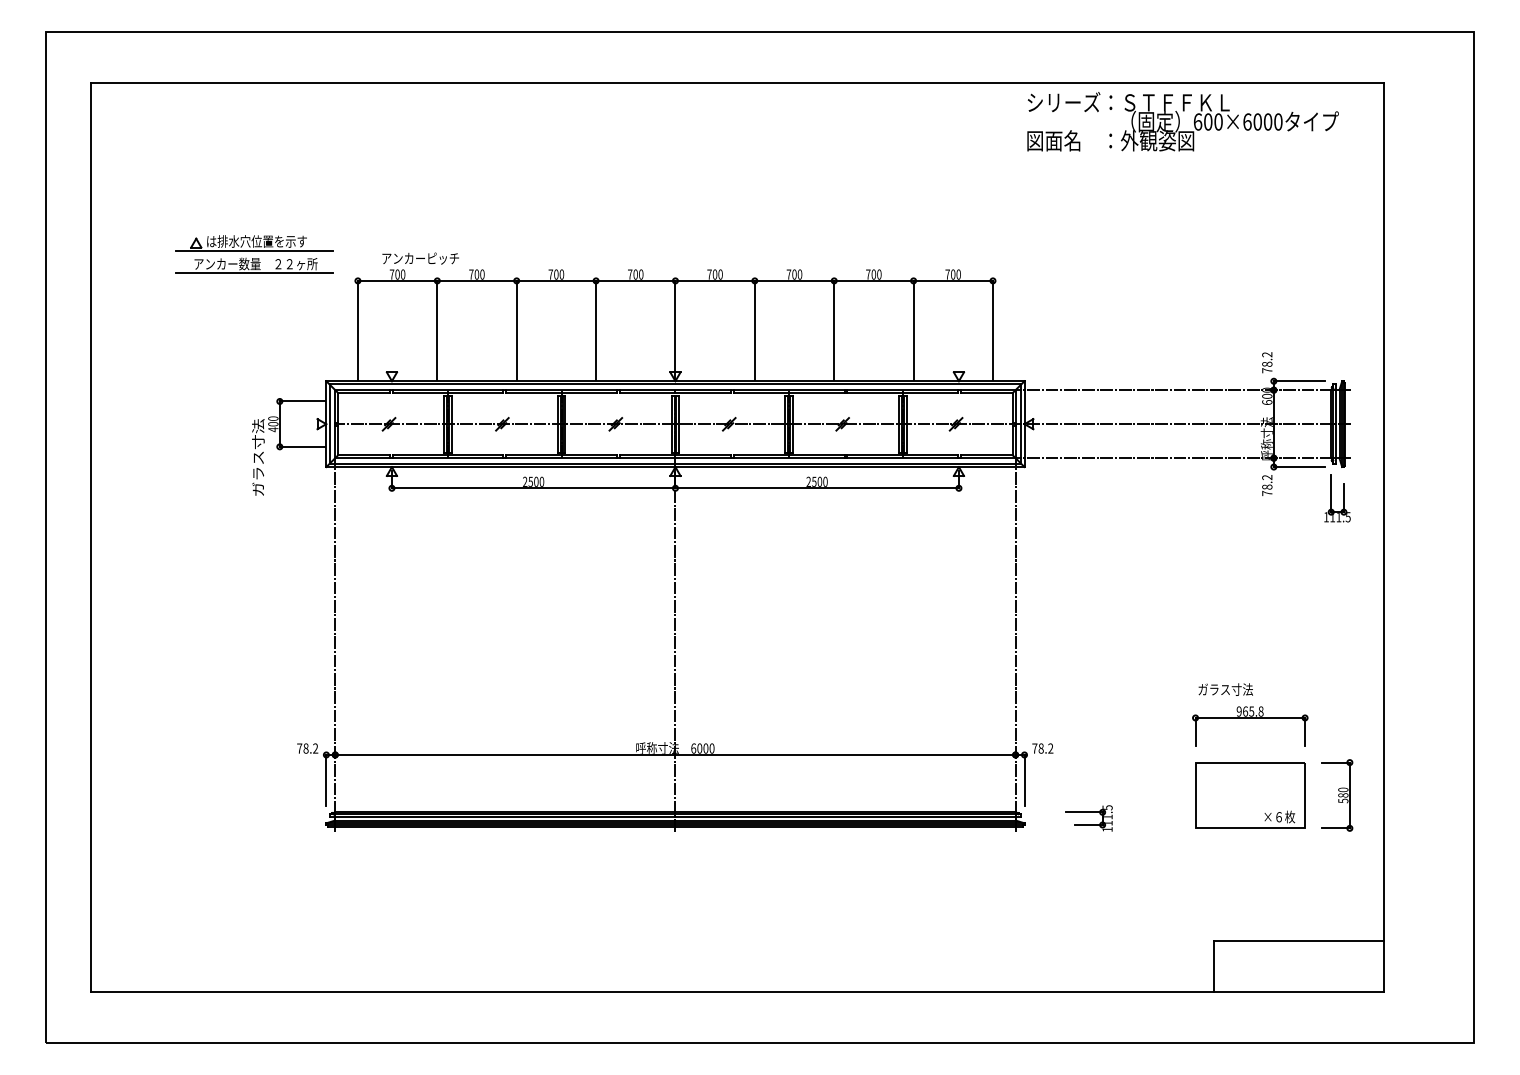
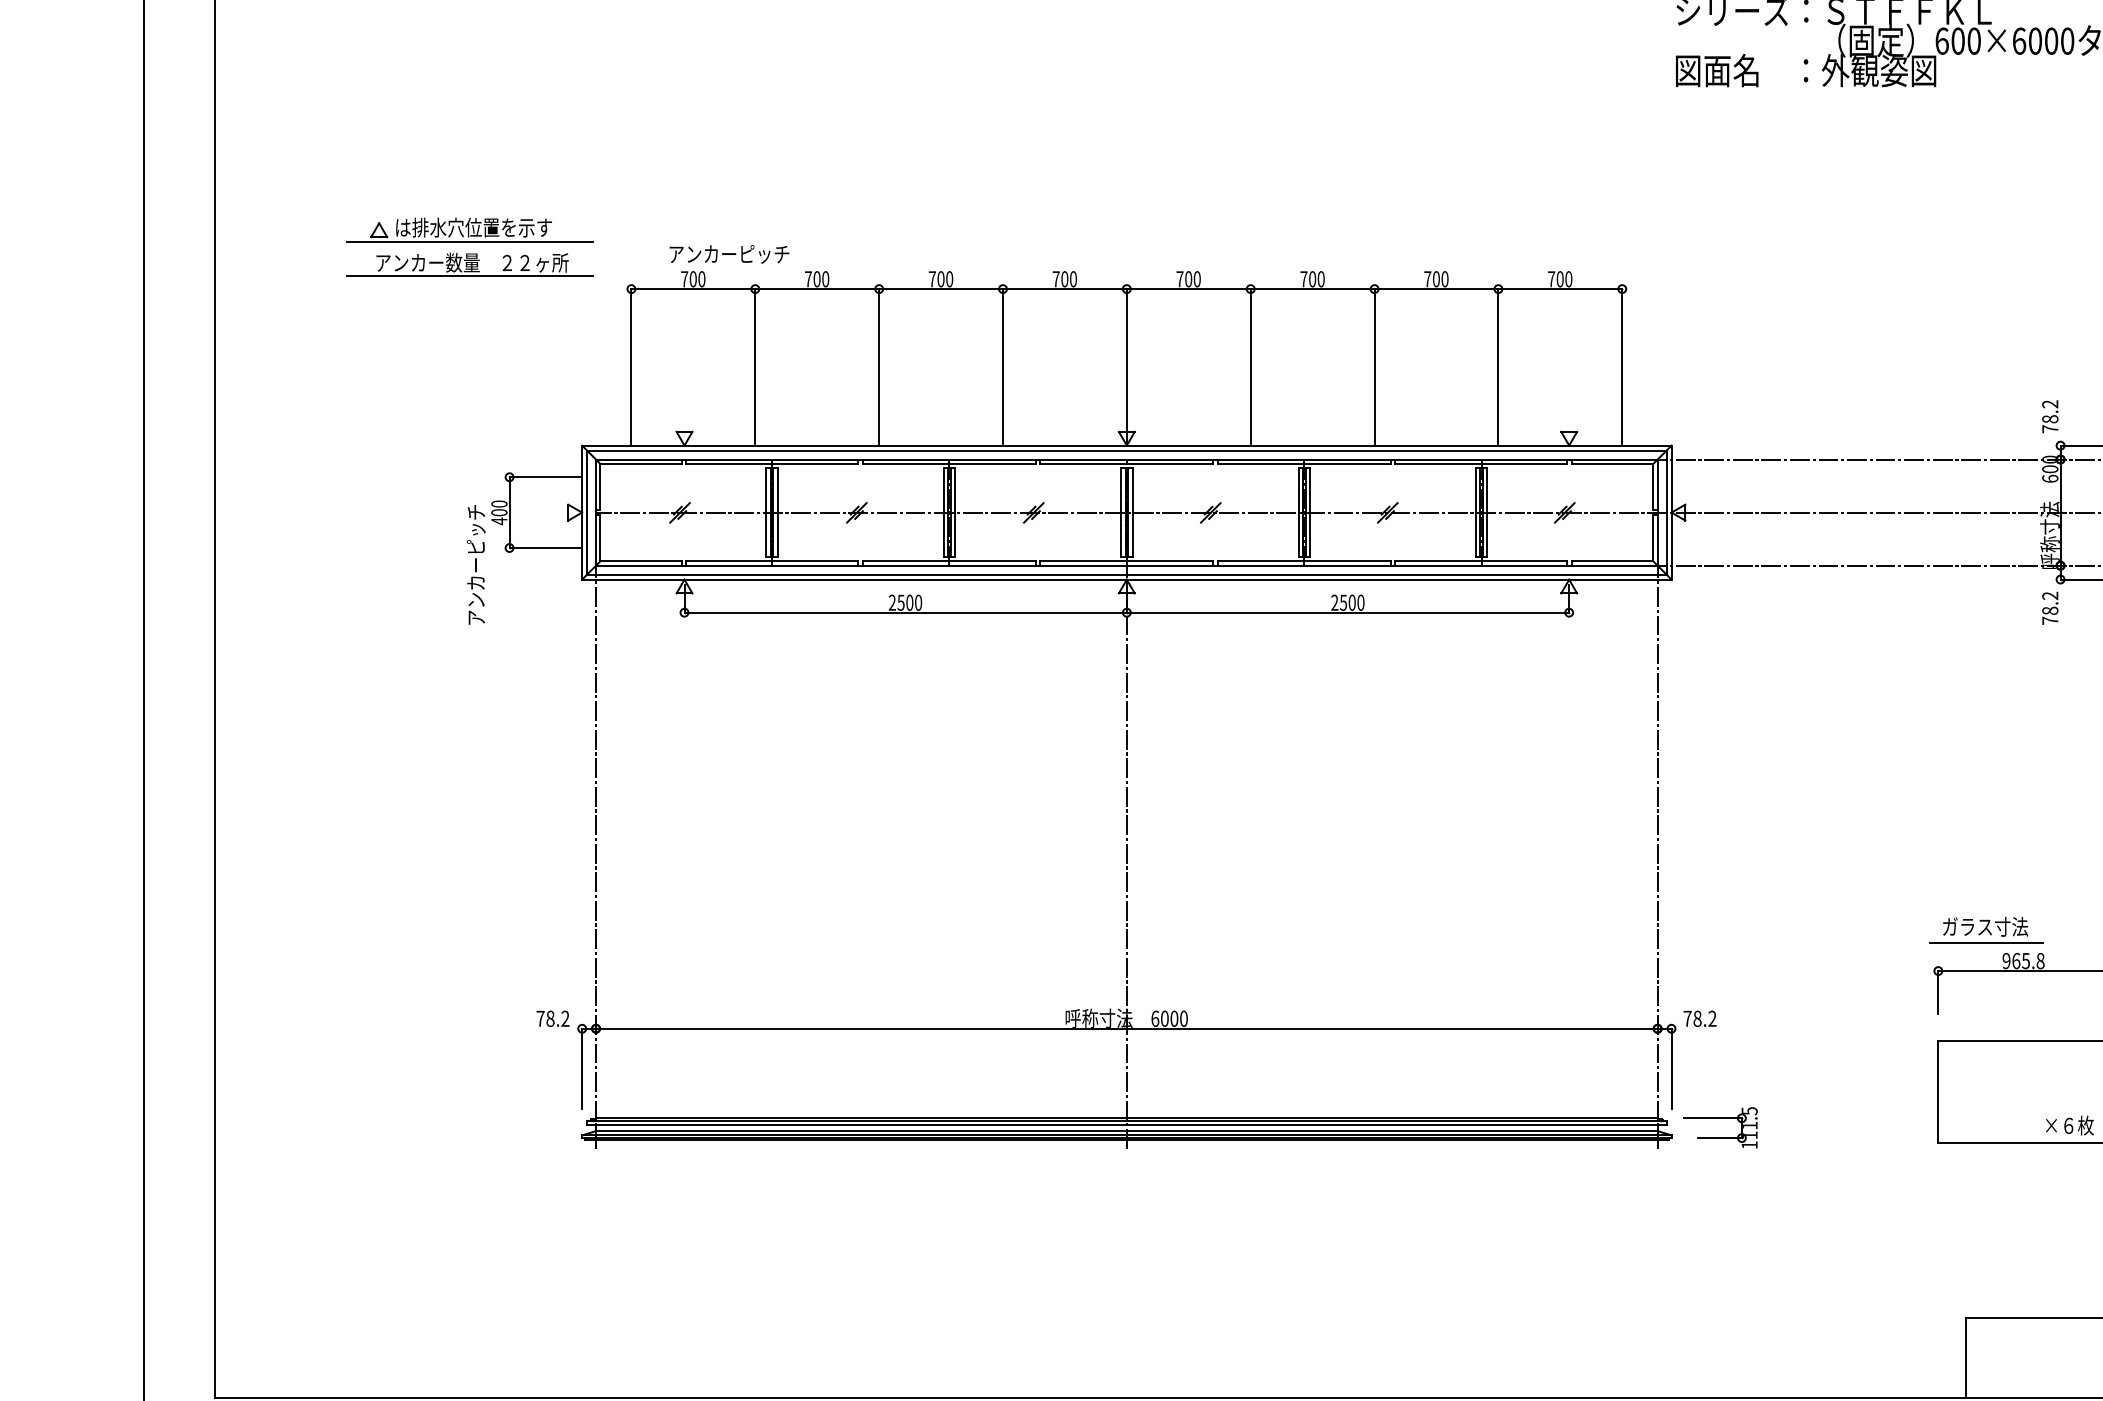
text: (258, 457) -> (476, 564), ガラス寸法 -> アンカーピッチ
line: (1226, 700) -> (1986, 943), added
part: (1088, 818) -> (1719, 1127), moved

